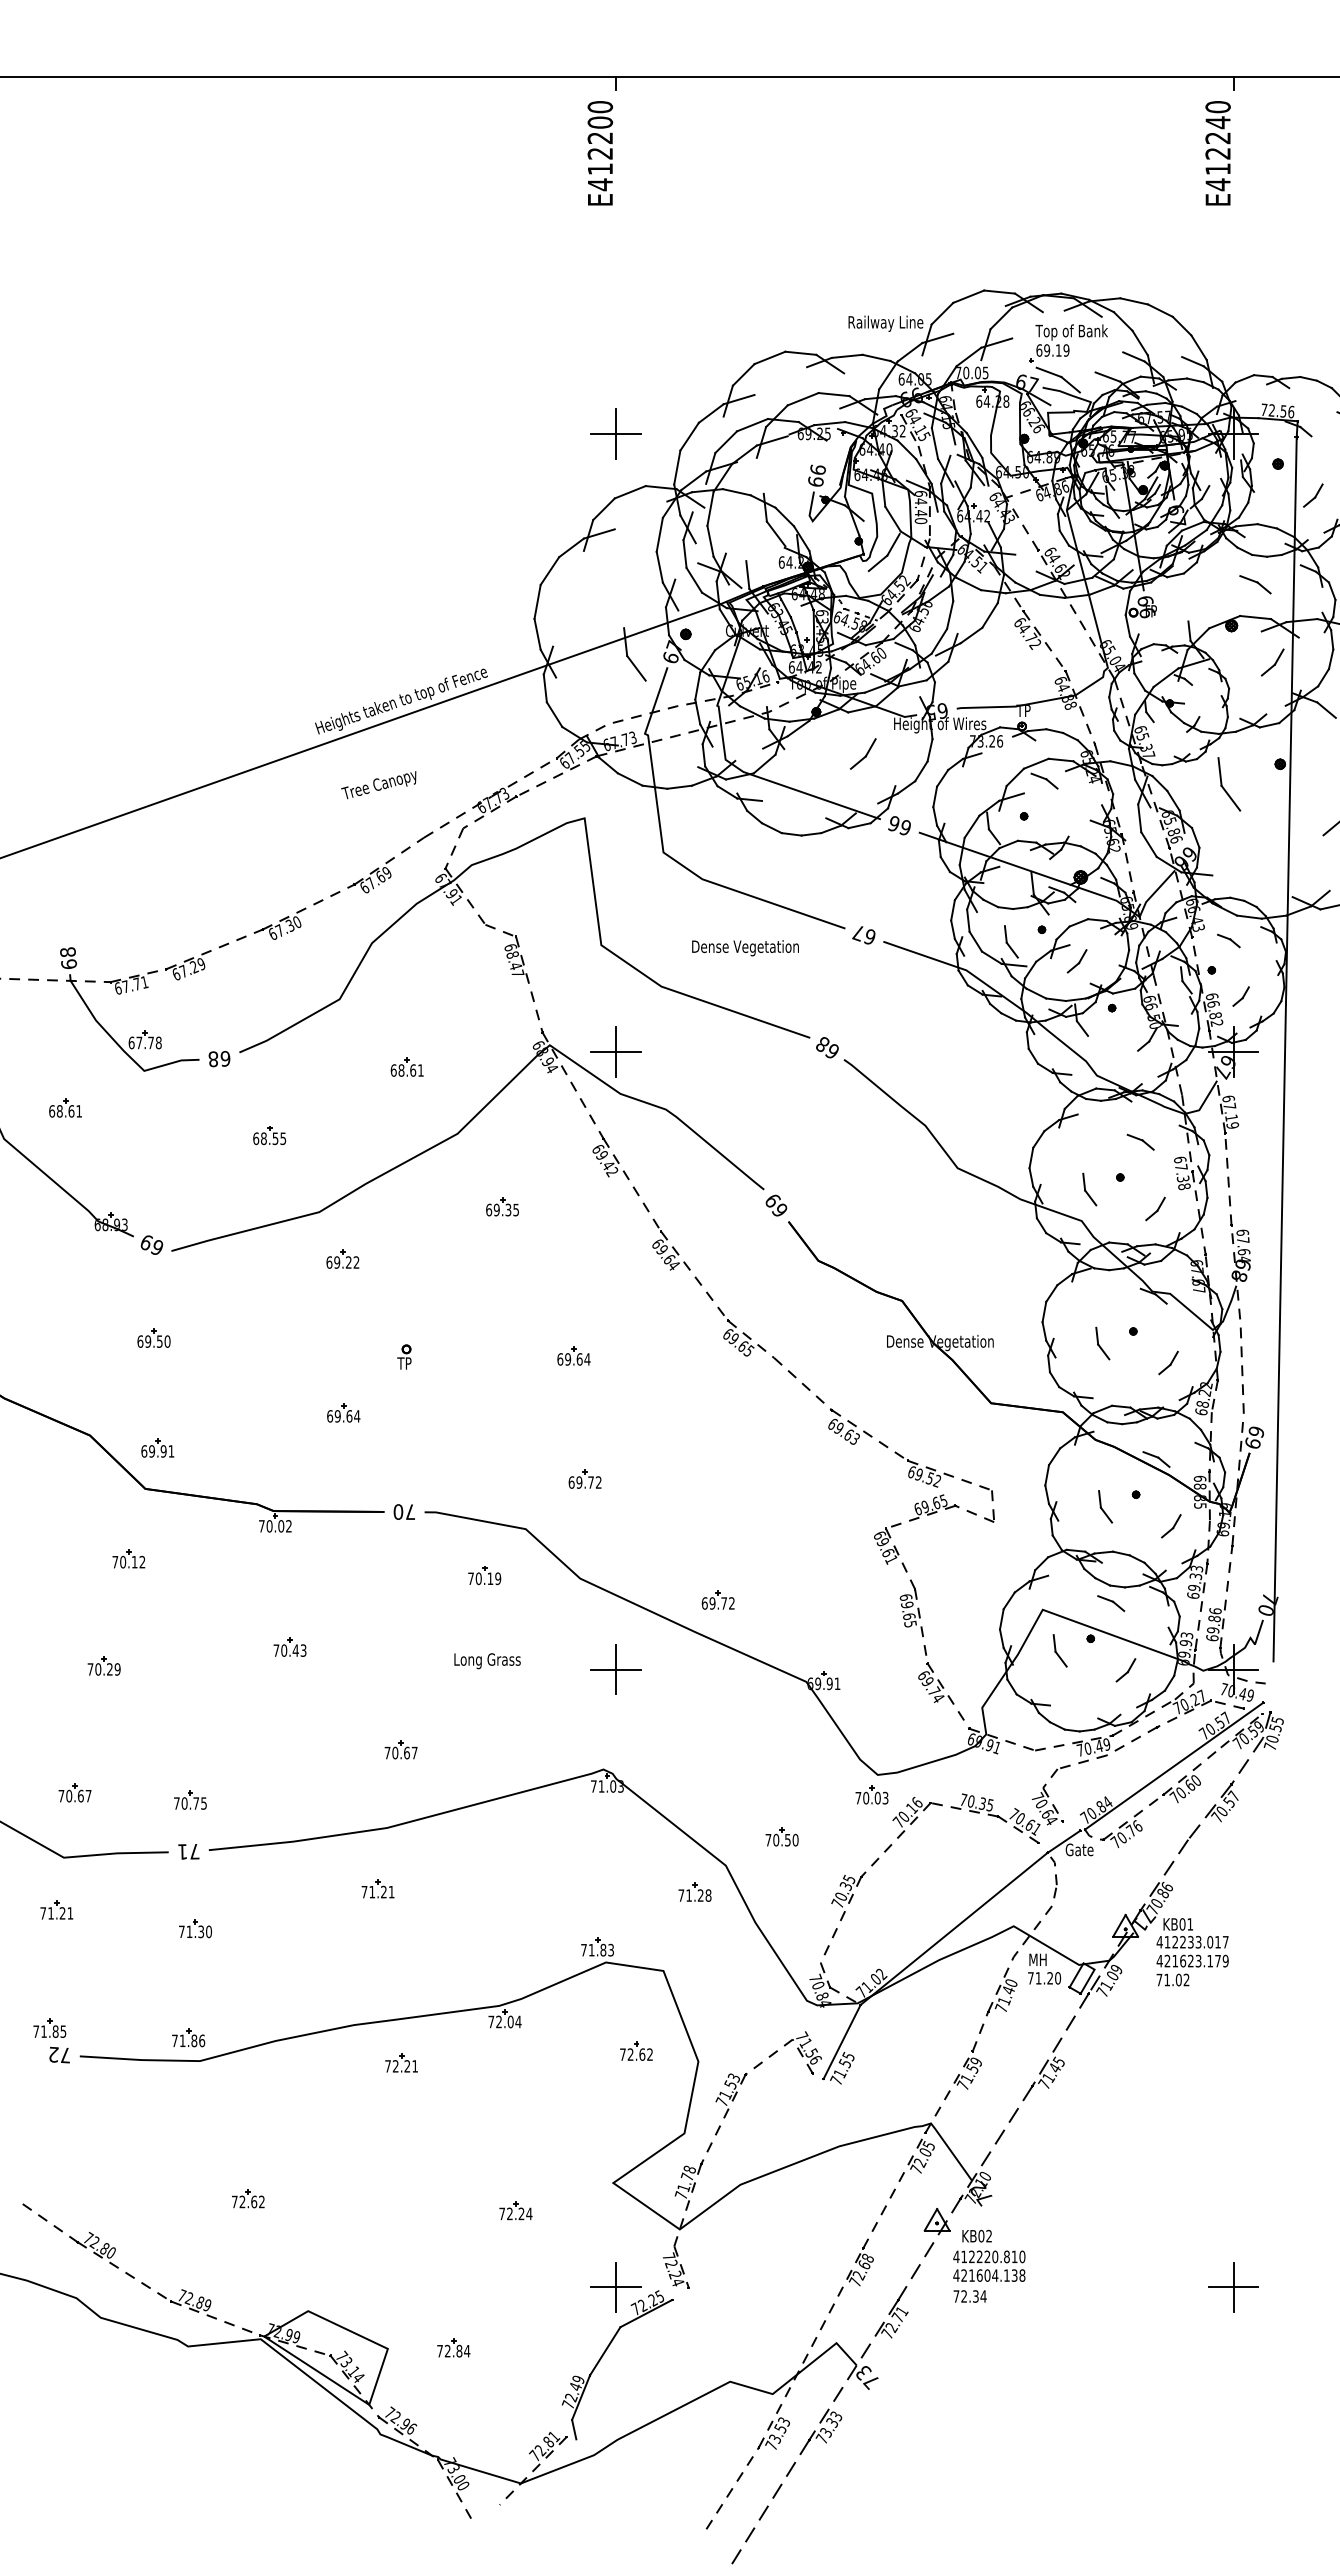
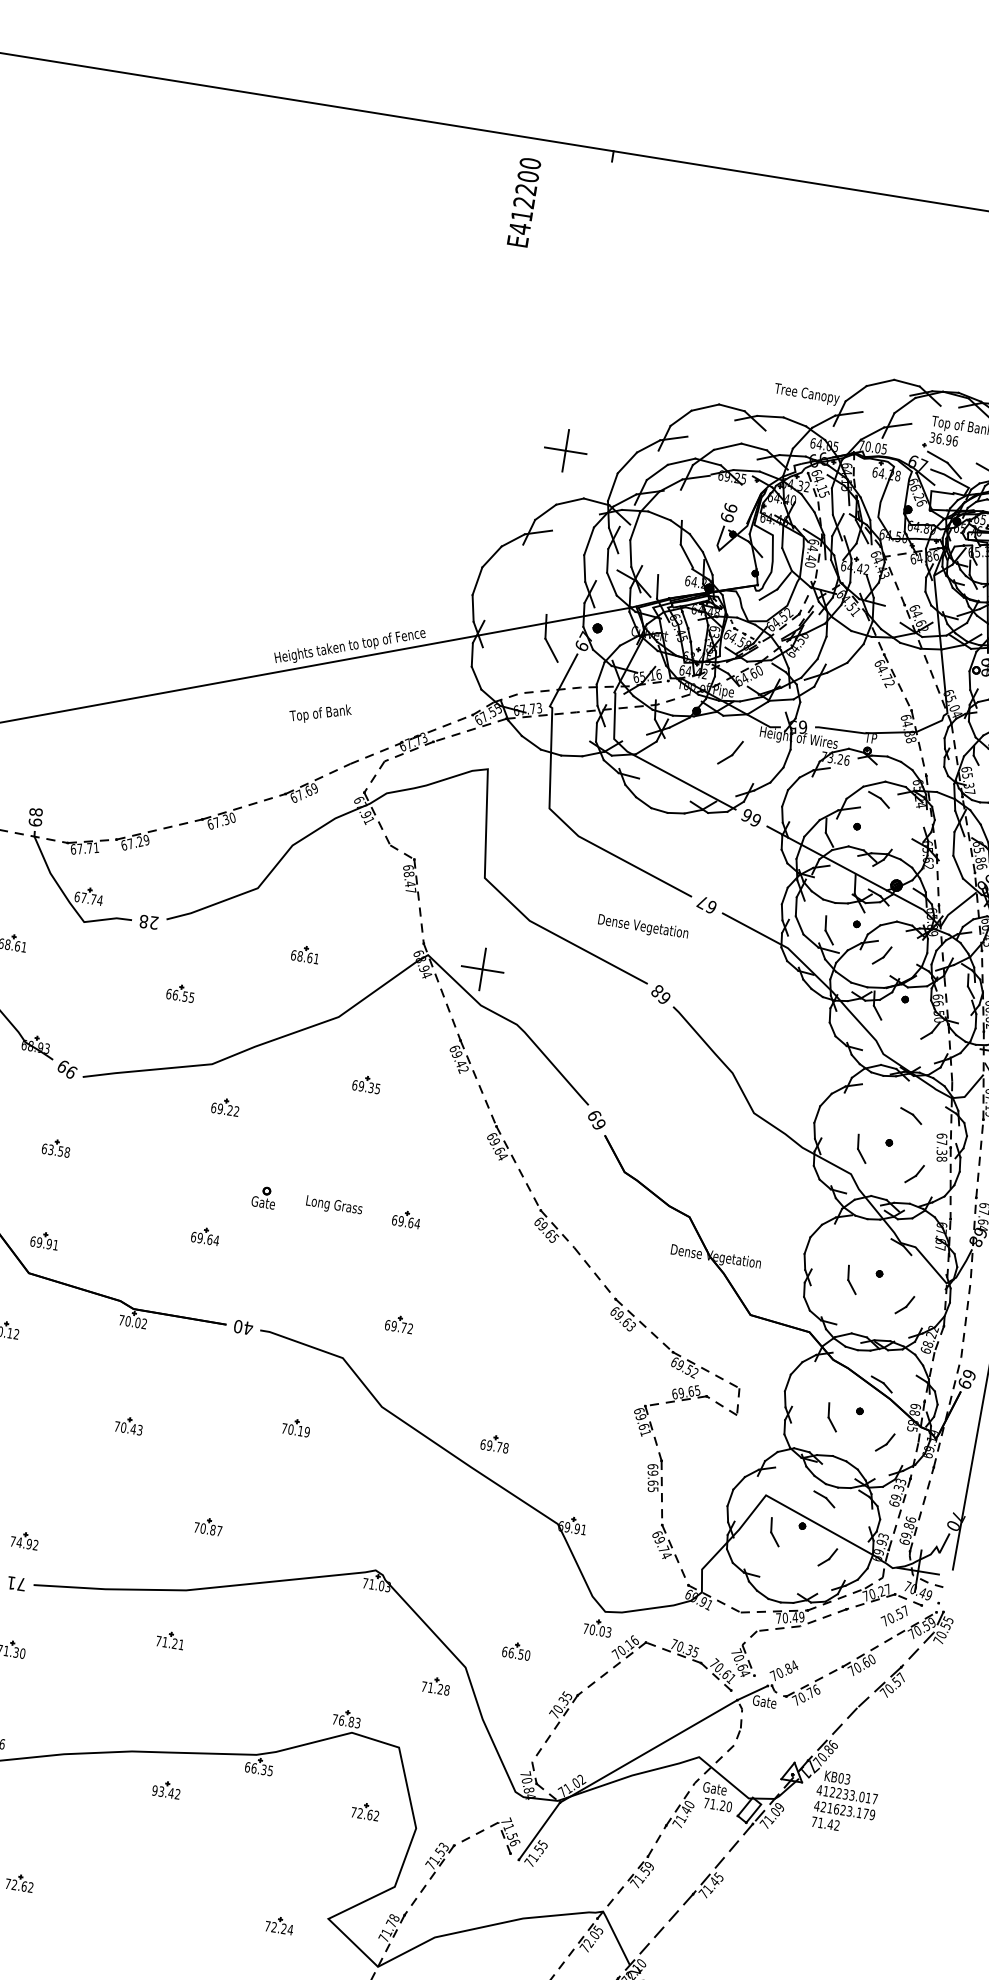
text: (600, 153) -> (524, 202), moved
text: (885, 323) -> (807, 394), Railway Line -> Tree Canopy
text: (1052, 350) -> (943, 439), 69.19 -> 36.96
text: (378, 784) -> (319, 713), Tree Canopy -> Top of Bank
text: (745, 948) -> (643, 927), moved
text: (158, 1042) -> (99, 900), 67.78 -> 67.74
text: (225, 1058) -> (154, 922), 68 -> 28
text: (263, 1138) -> (175, 994), 68.55 -> 66.55
text: (157, 1247) -> (71, 1072), 69 -> 99
text: (157, 1341) -> (58, 1151), 69.50 -> 63.58
text: (404, 1363) -> (263, 1202), TP -> Gate
text: (410, 1511) -> (248, 1327), 70 -> 40
part: (484, 1575) -> (296, 1427), moved
text: (731, 1603) -> (505, 1448), 69.72 -> 69.78
text: (487, 1661) -> (334, 1206), moved
part: (615, 1669) -> (399, 1488), removed
text: (406, 1752) -> (212, 1529), 70.67 -> 70.87
line: (1174, 1765) -> (855, 1643), removed
text: (193, 1803) -> (26, 1543), 70.75 -> 74.92
text: (772, 1839) -> (508, 1651), 70.50 -> 66.50
text: (1190, 1924) -> (847, 1779), KB01 -> KB03
text: (591, 1949) -> (341, 1719), 71.83 -> 76.83
text: (1037, 1959) -> (714, 1788), MH -> Gate
text: (1178, 1979) -> (830, 1824), 71.02 -> 71.42
text: (504, 2021) -> (258, 1768), 72.04 -> 66.35
text: (401, 2066) -> (166, 1792), 72.21 -> 93.42
part: (515, 2210) -> (279, 1925), moved

